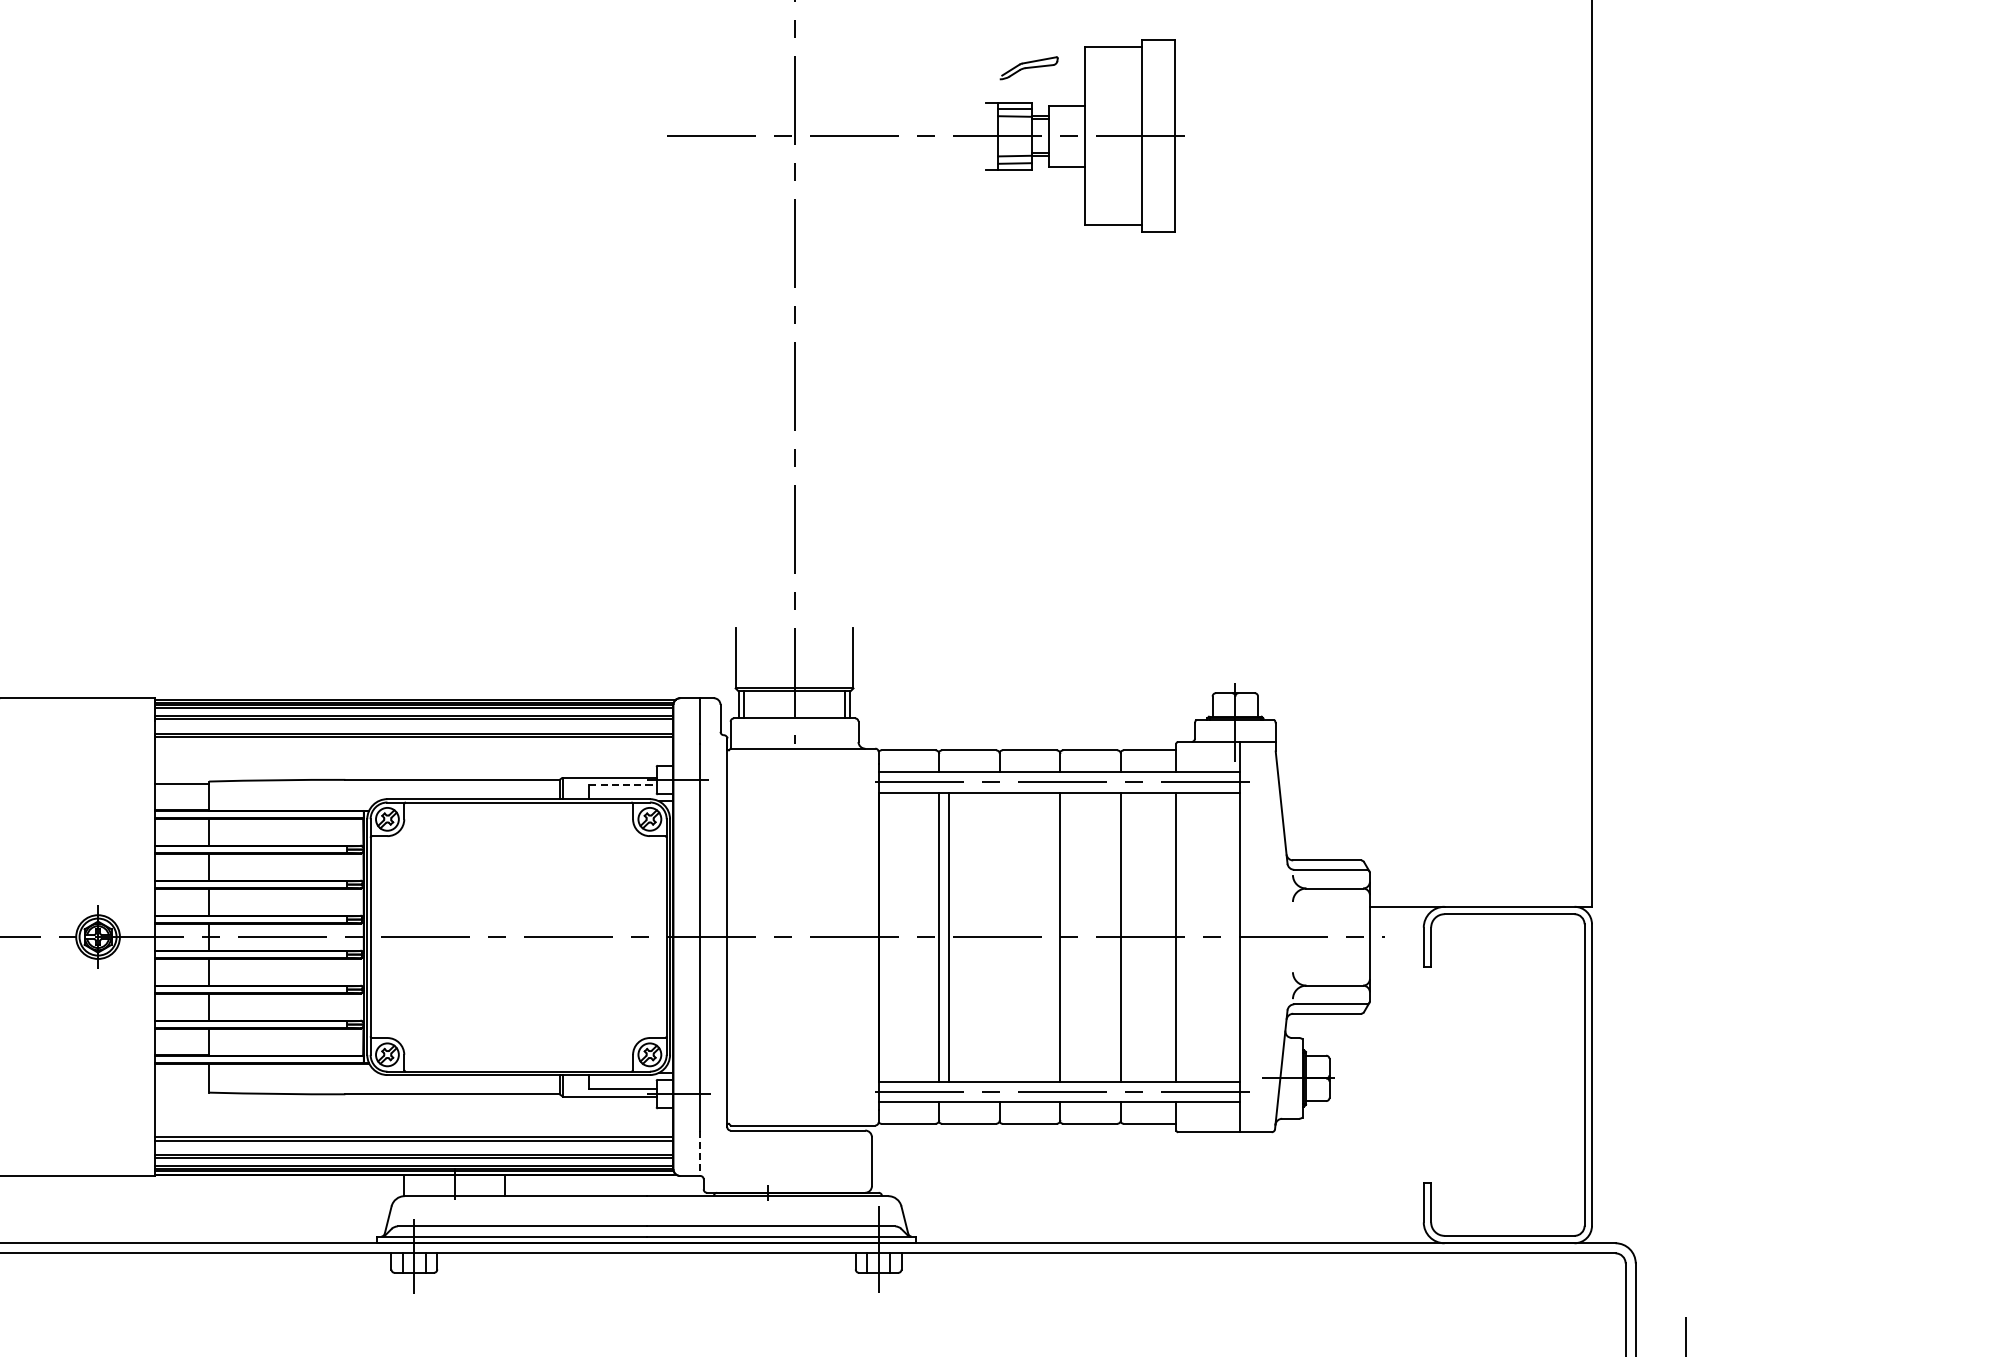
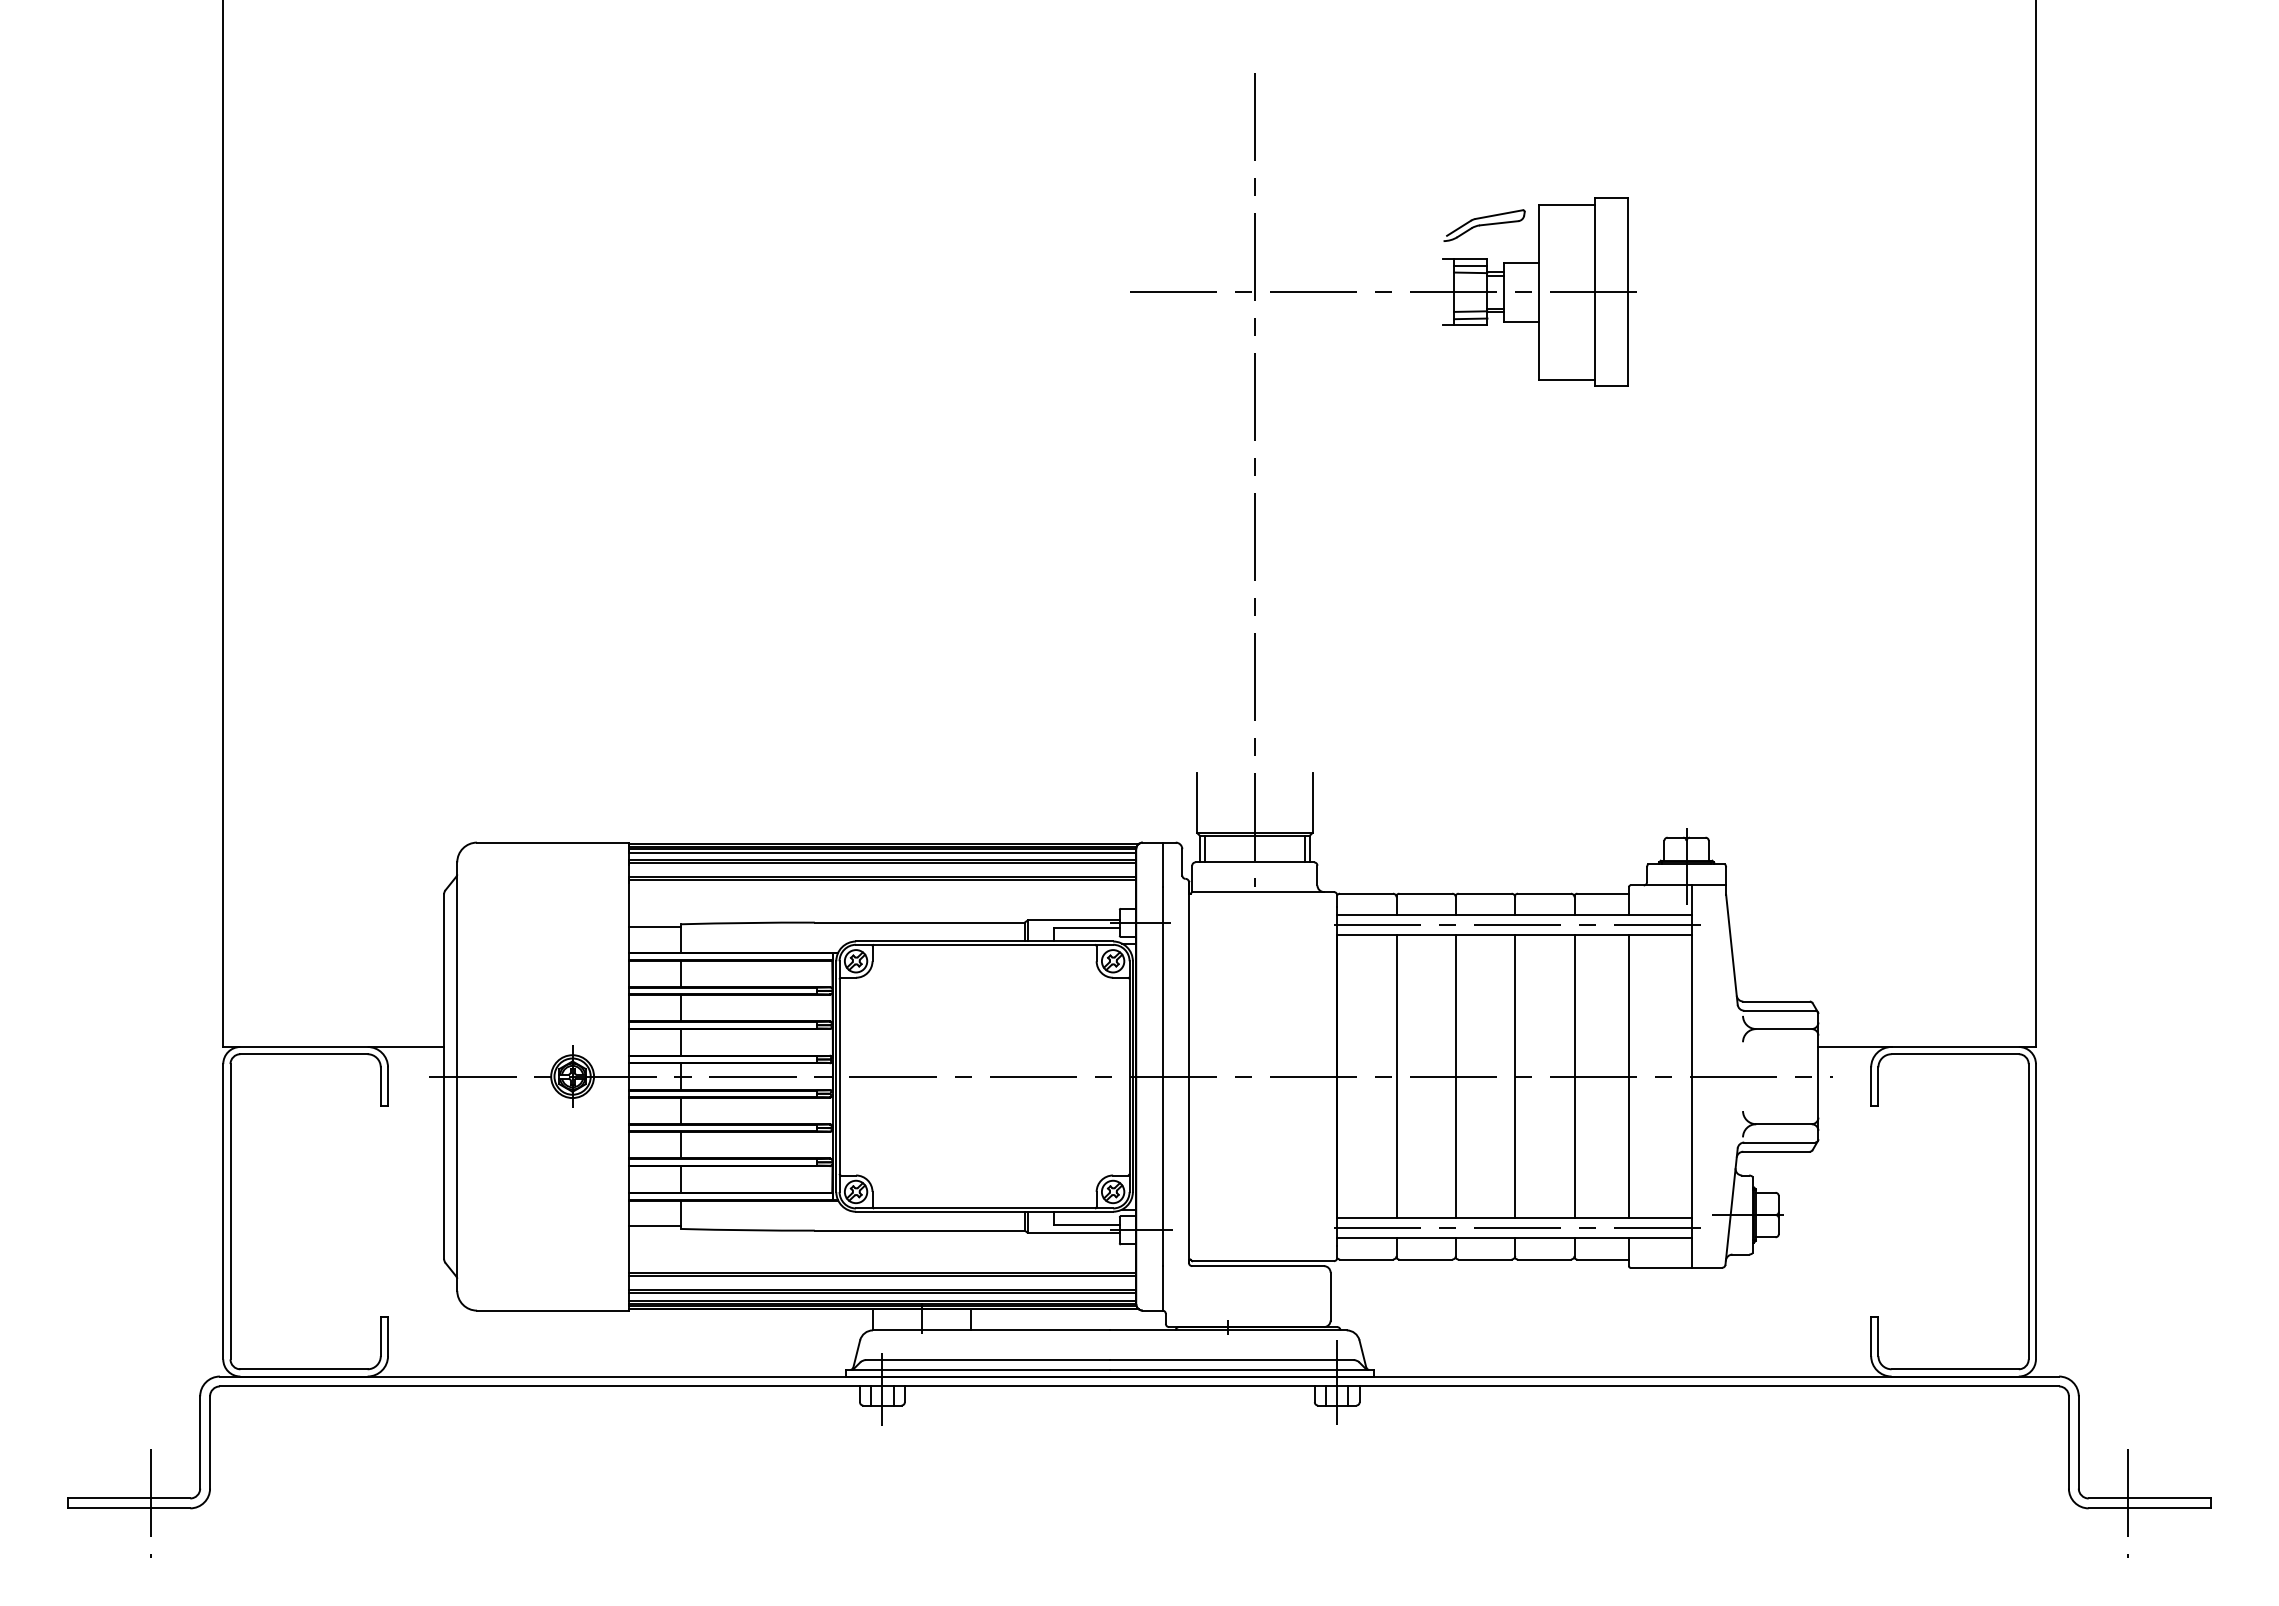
part: (1029, 68) -> (1484, 225), size x1.43
line: (622, 785) -> (1086, 928), dashed -> solid
line: (948, 936) -> (1455, 1076), moved
line: (181, 1090) -> (654, 1226), added
line: (700, 1153) -> (1162, 1288), dashed -> solid

